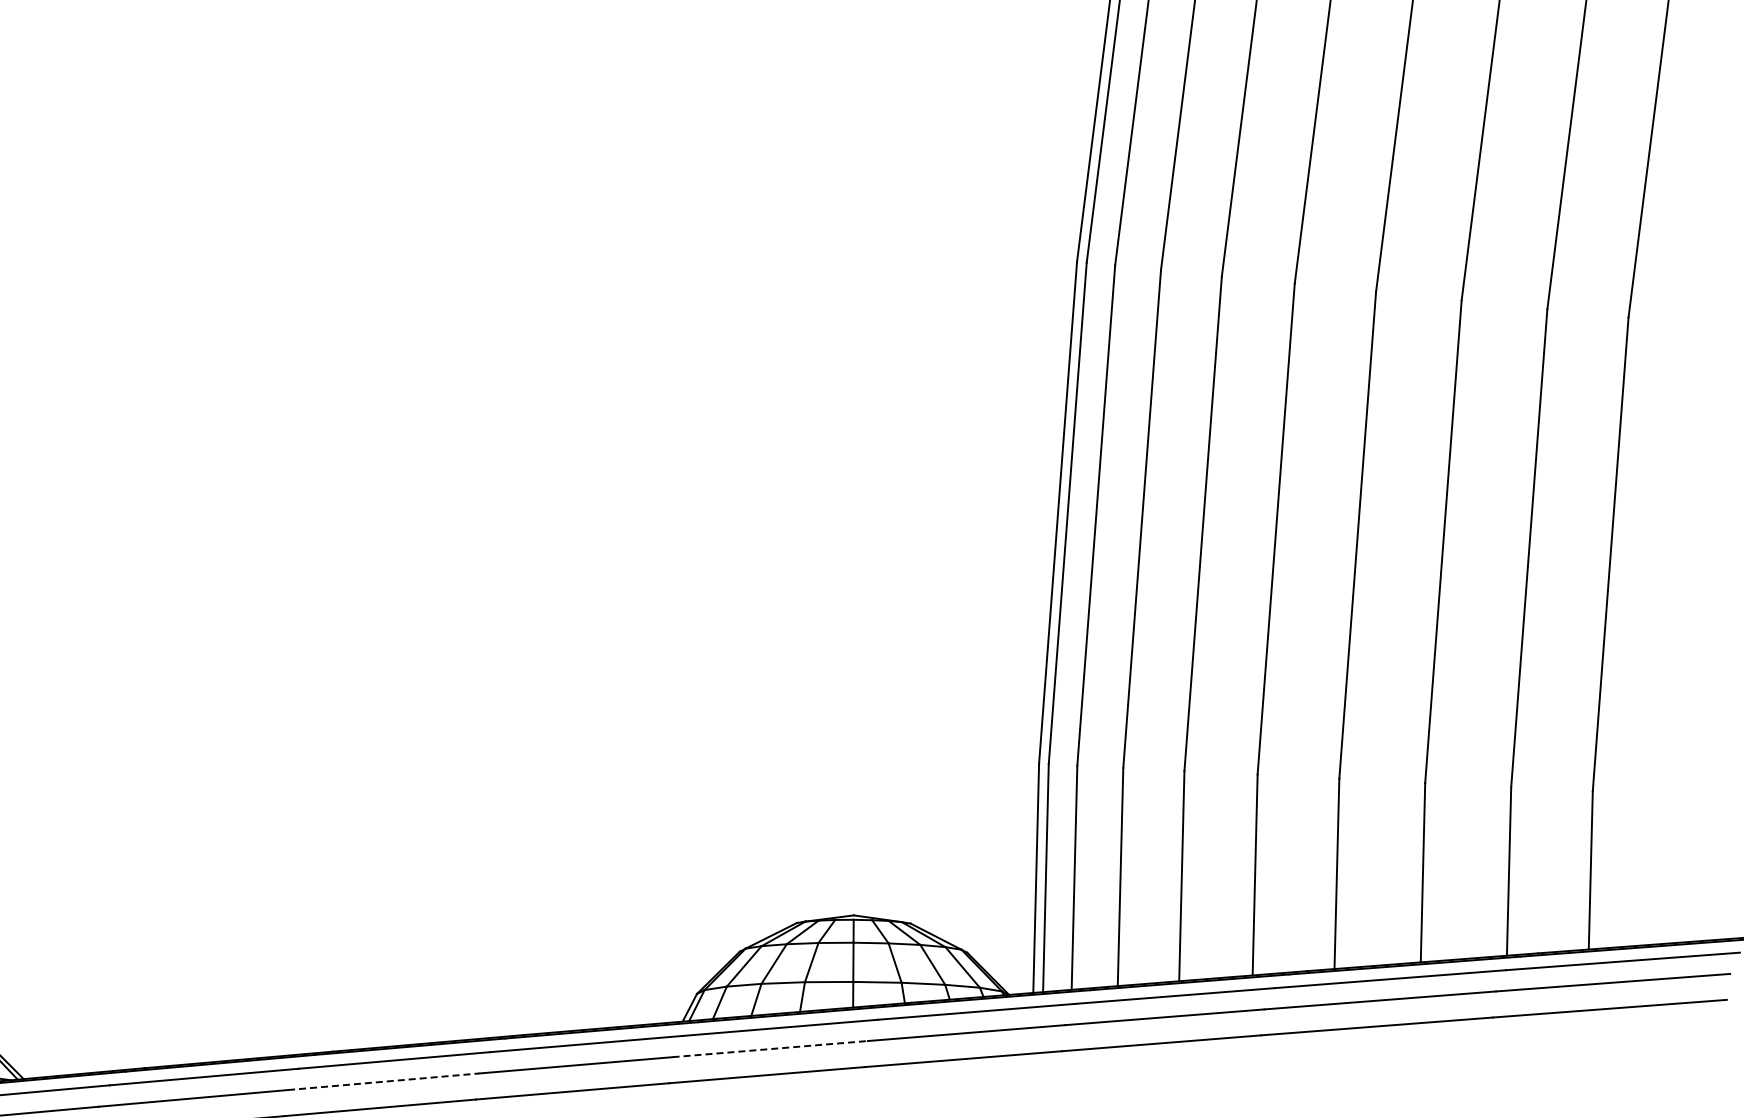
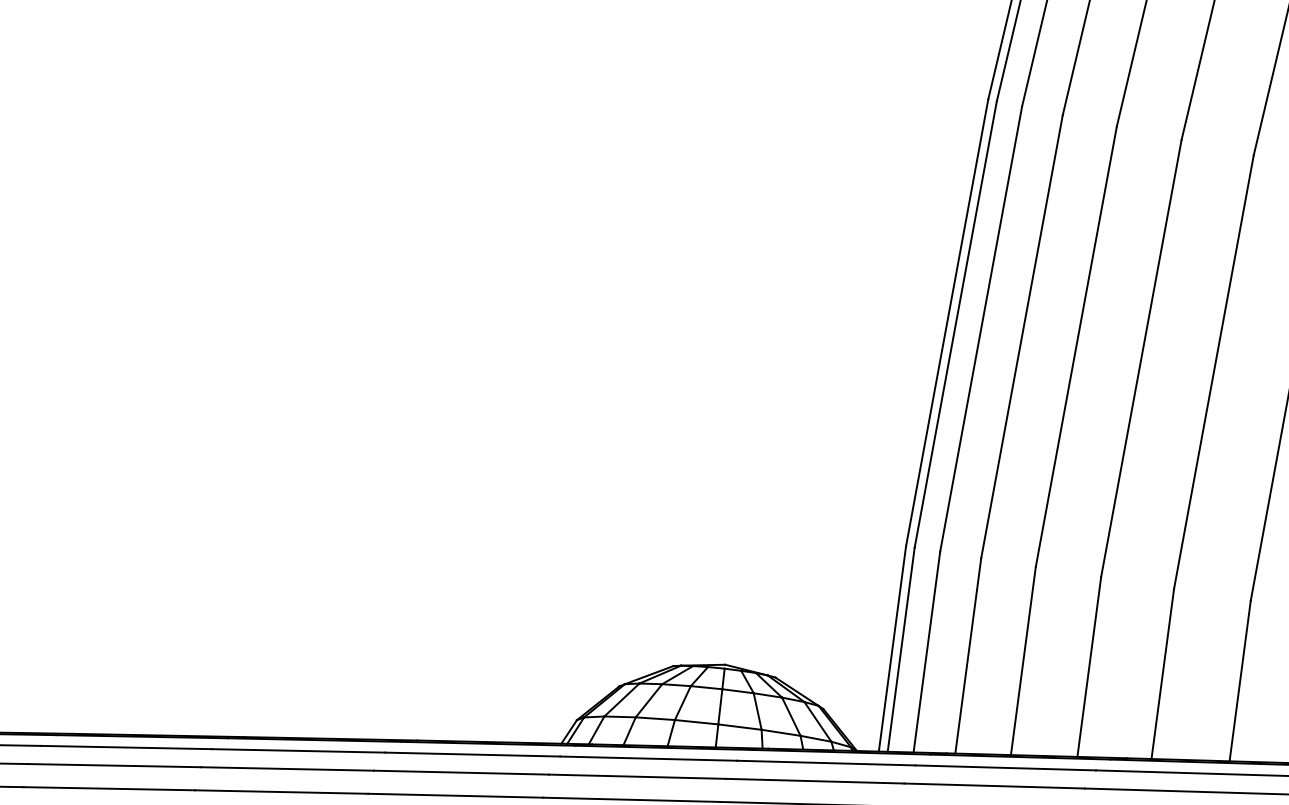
line: (770, 1049) -> (637, 777), dashed -> solid
line: (383, 1081) -> (287, 768), dashed -> solid

